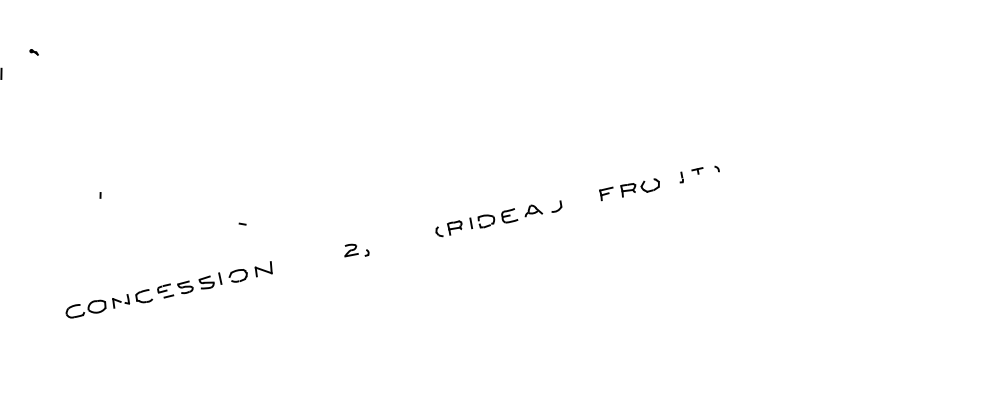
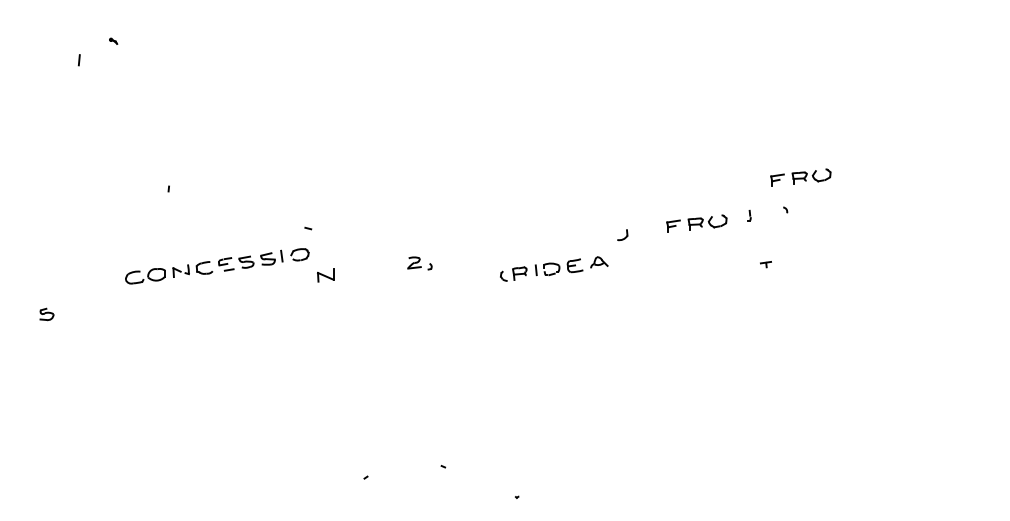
part: (729, 135) -> (800, 177), added
part: (697, 171) -> (765, 264), moved
part: (489, 220) -> (554, 268), moved
part: (156, 293) -> (217, 266), moved

